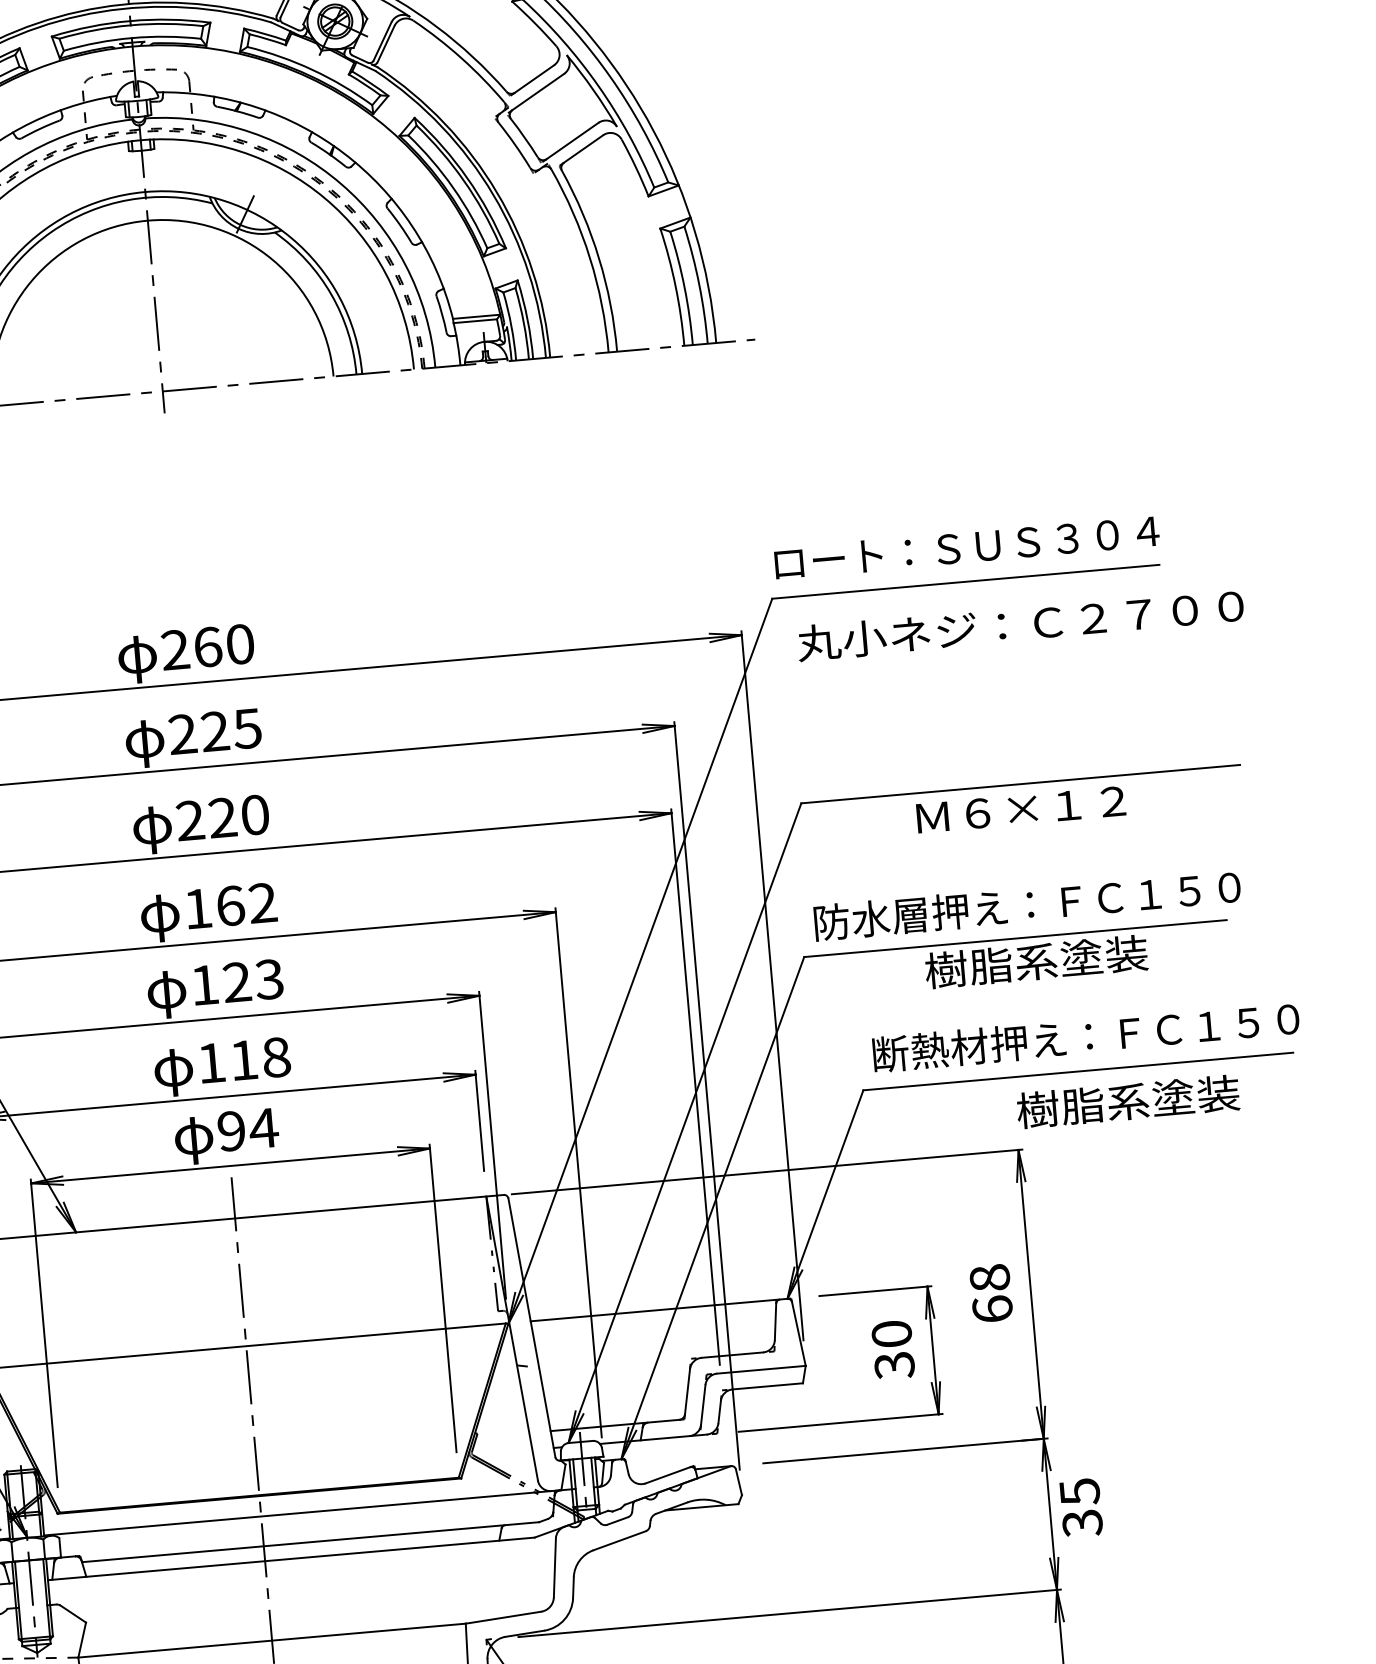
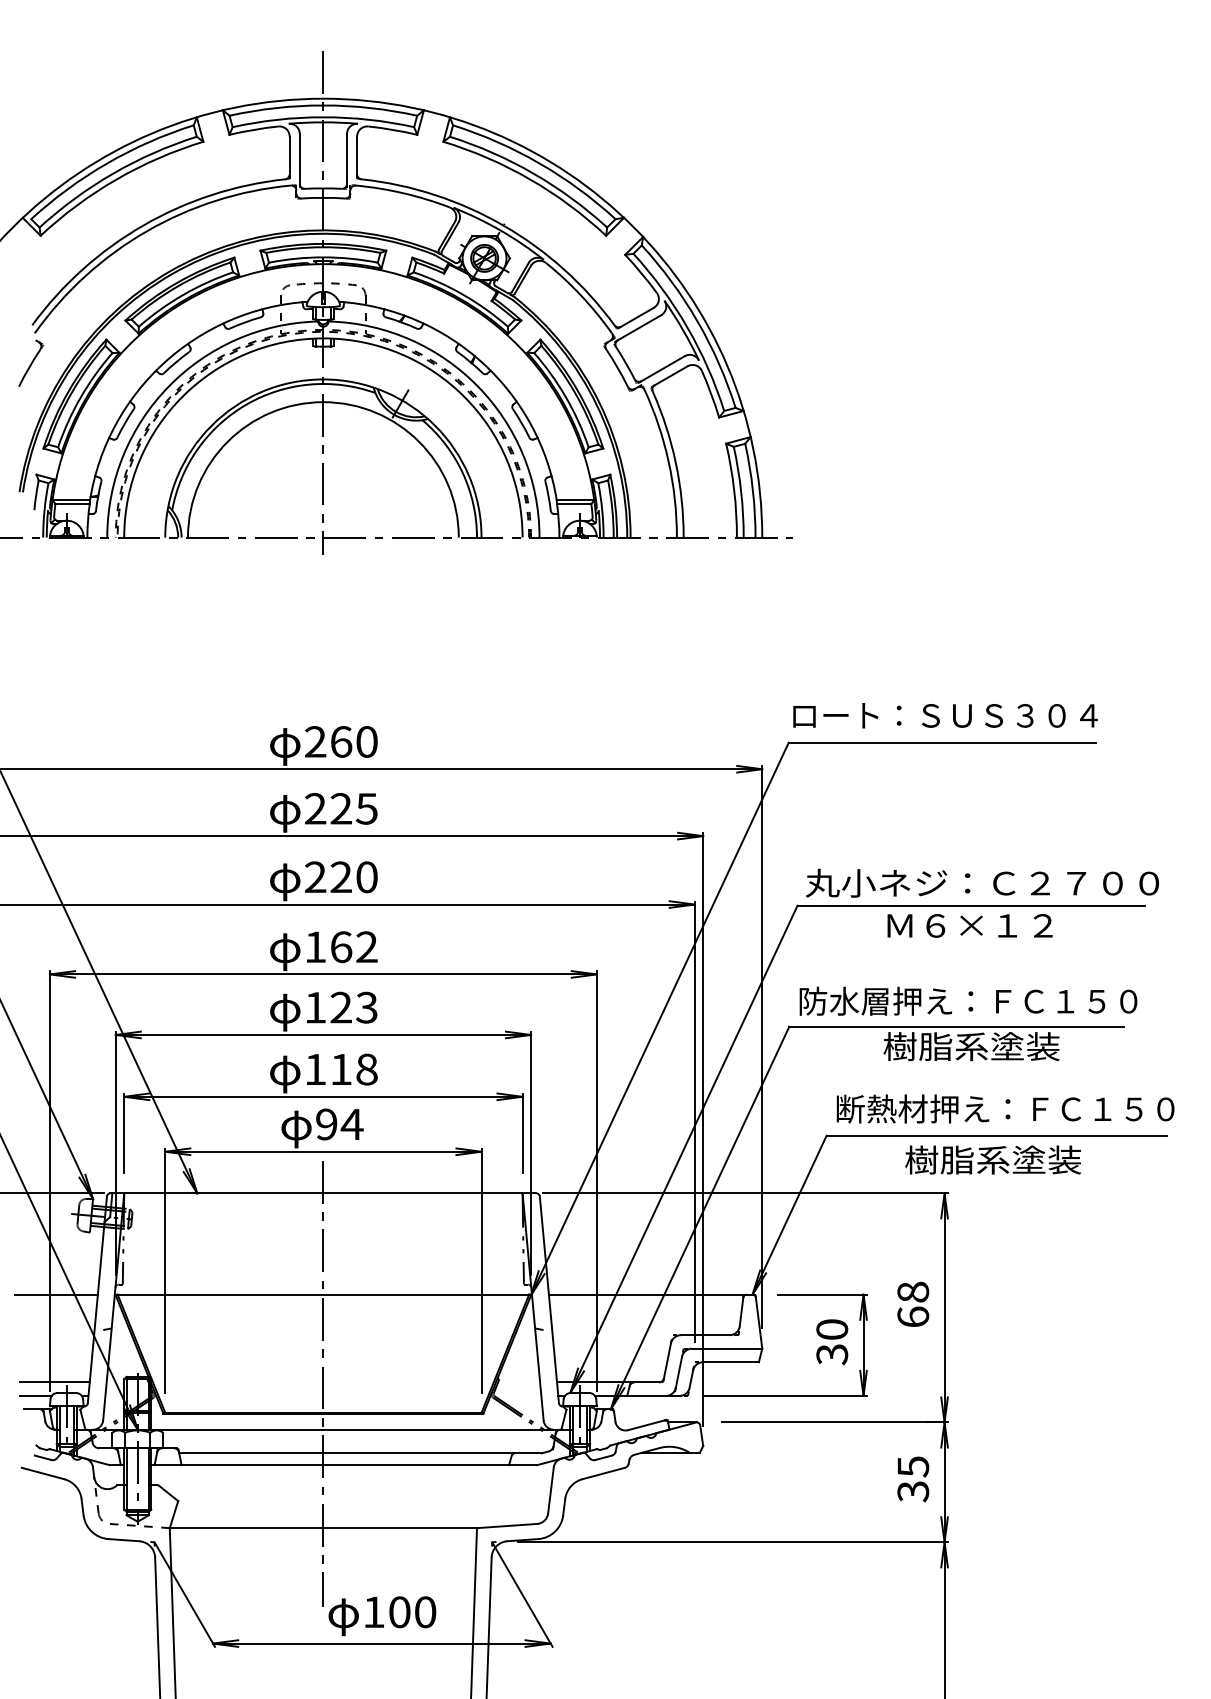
text: (1019, 623) -> (981, 882), moved
text: (1128, 1101) -> (993, 1159), moved
text: (1081, 1507) -> (913, 1479), moved

